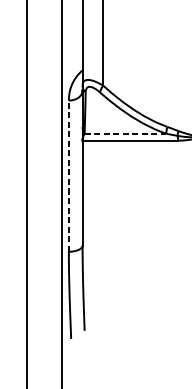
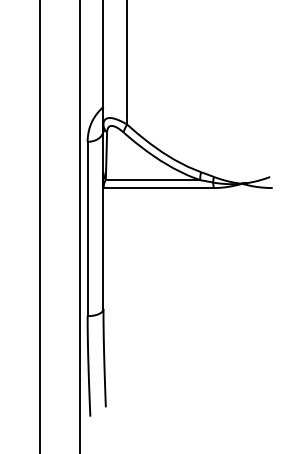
line: (125, 134) -> (153, 180), dashed -> solid
line: (68, 175) -> (87, 228), dashed -> solid

